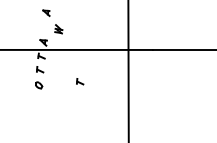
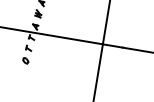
part: (58, 29) -> (38, 14), moved
part: (80, 81) -> (59, 63), removed

